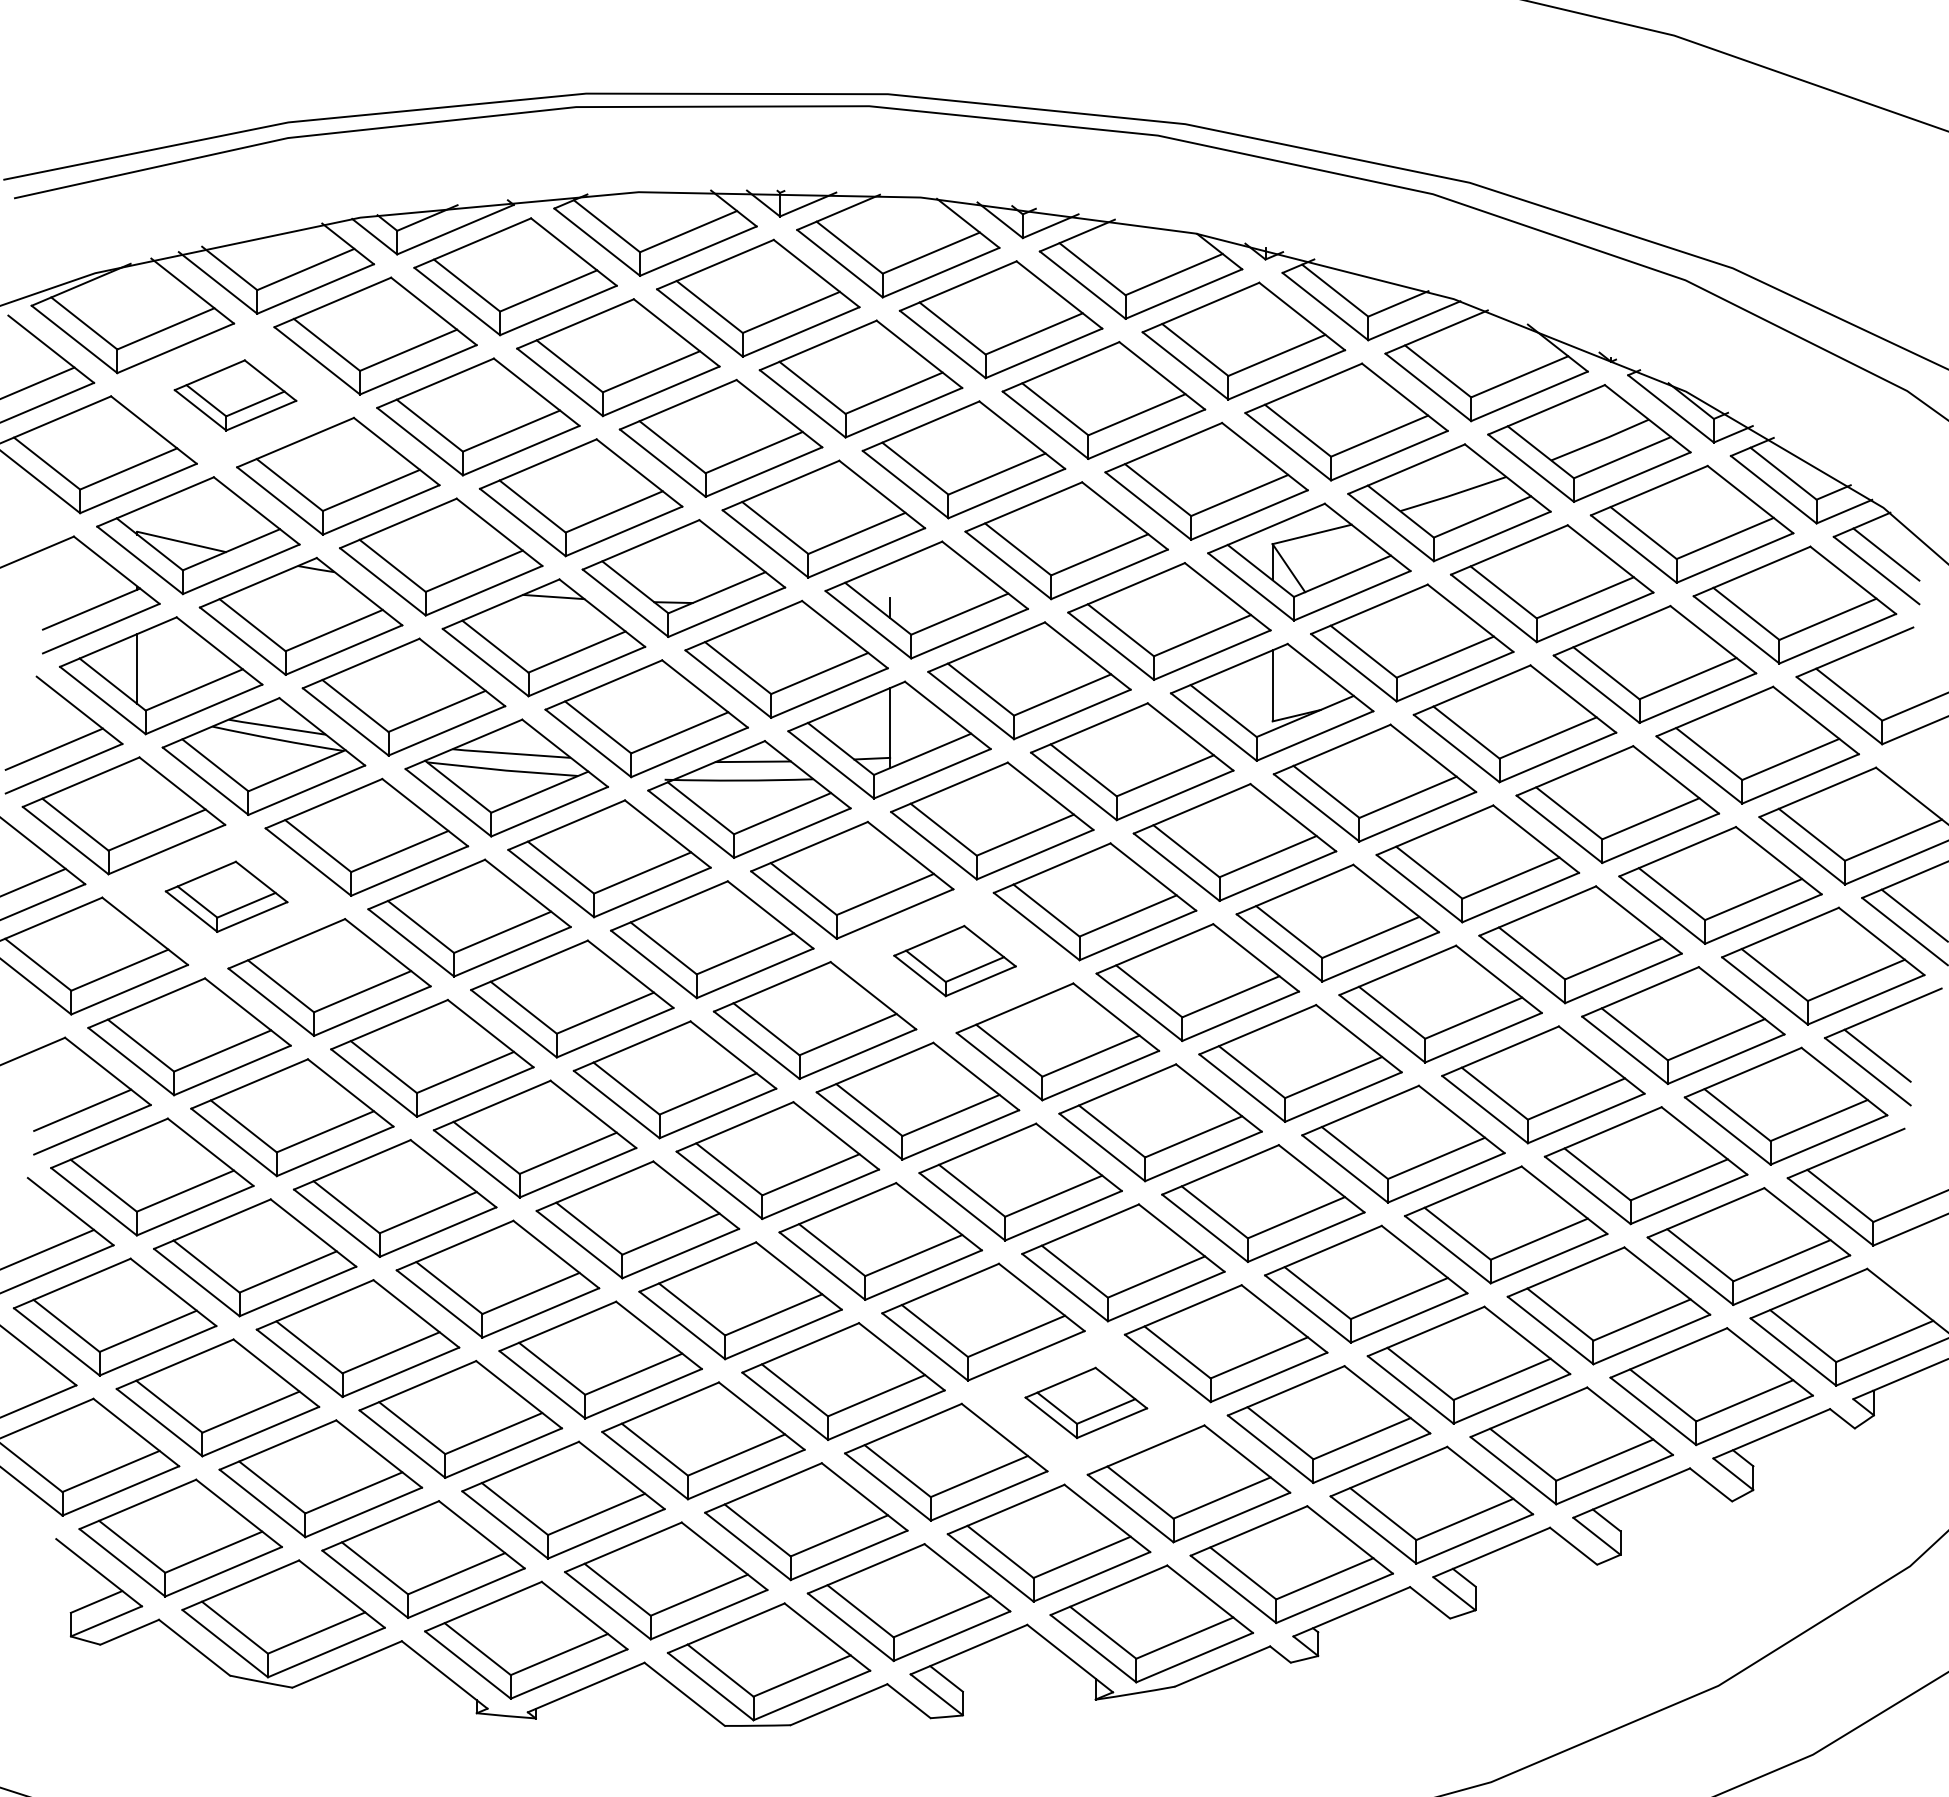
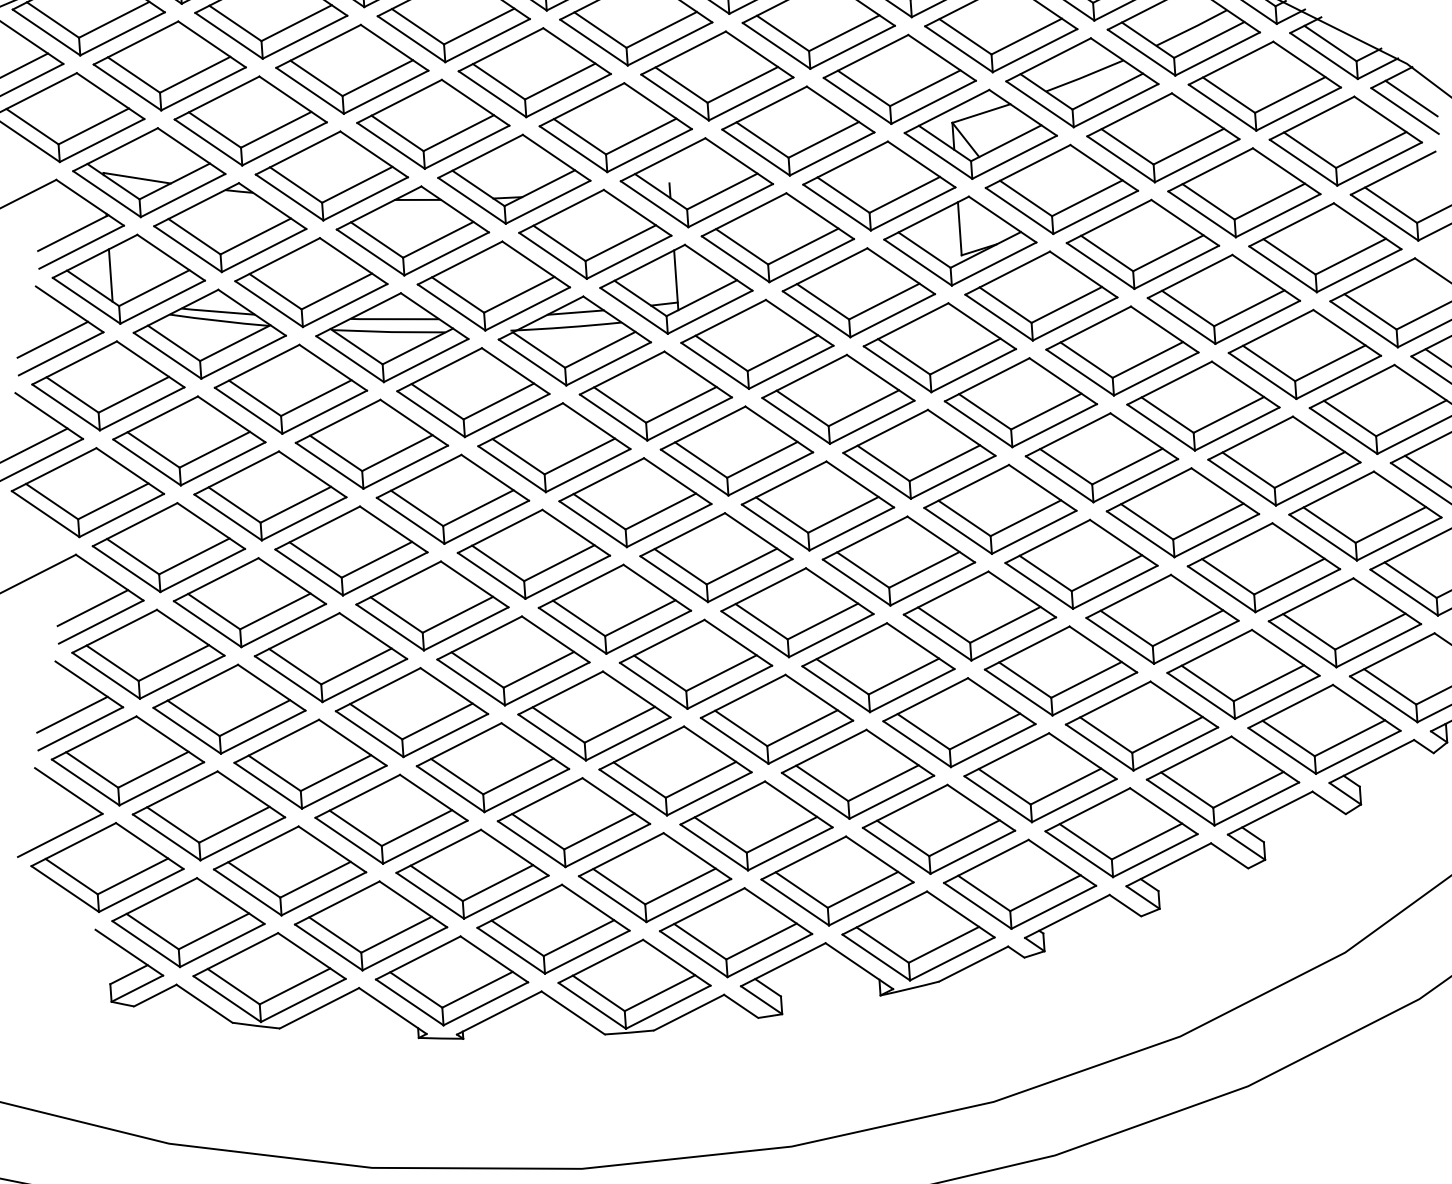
part: (235, 395) -> (169, 65), size x1.67
part: (226, 896) -> (189, 440), size x1.67
part: (954, 960) -> (736, 450), size x1.67
part: (1086, 1402) -> (858, 773), size x1.67

